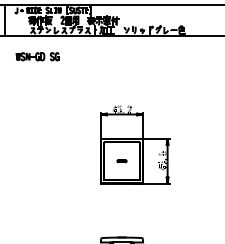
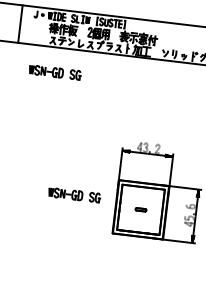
part: (65, 155) -> (74, 194), added

